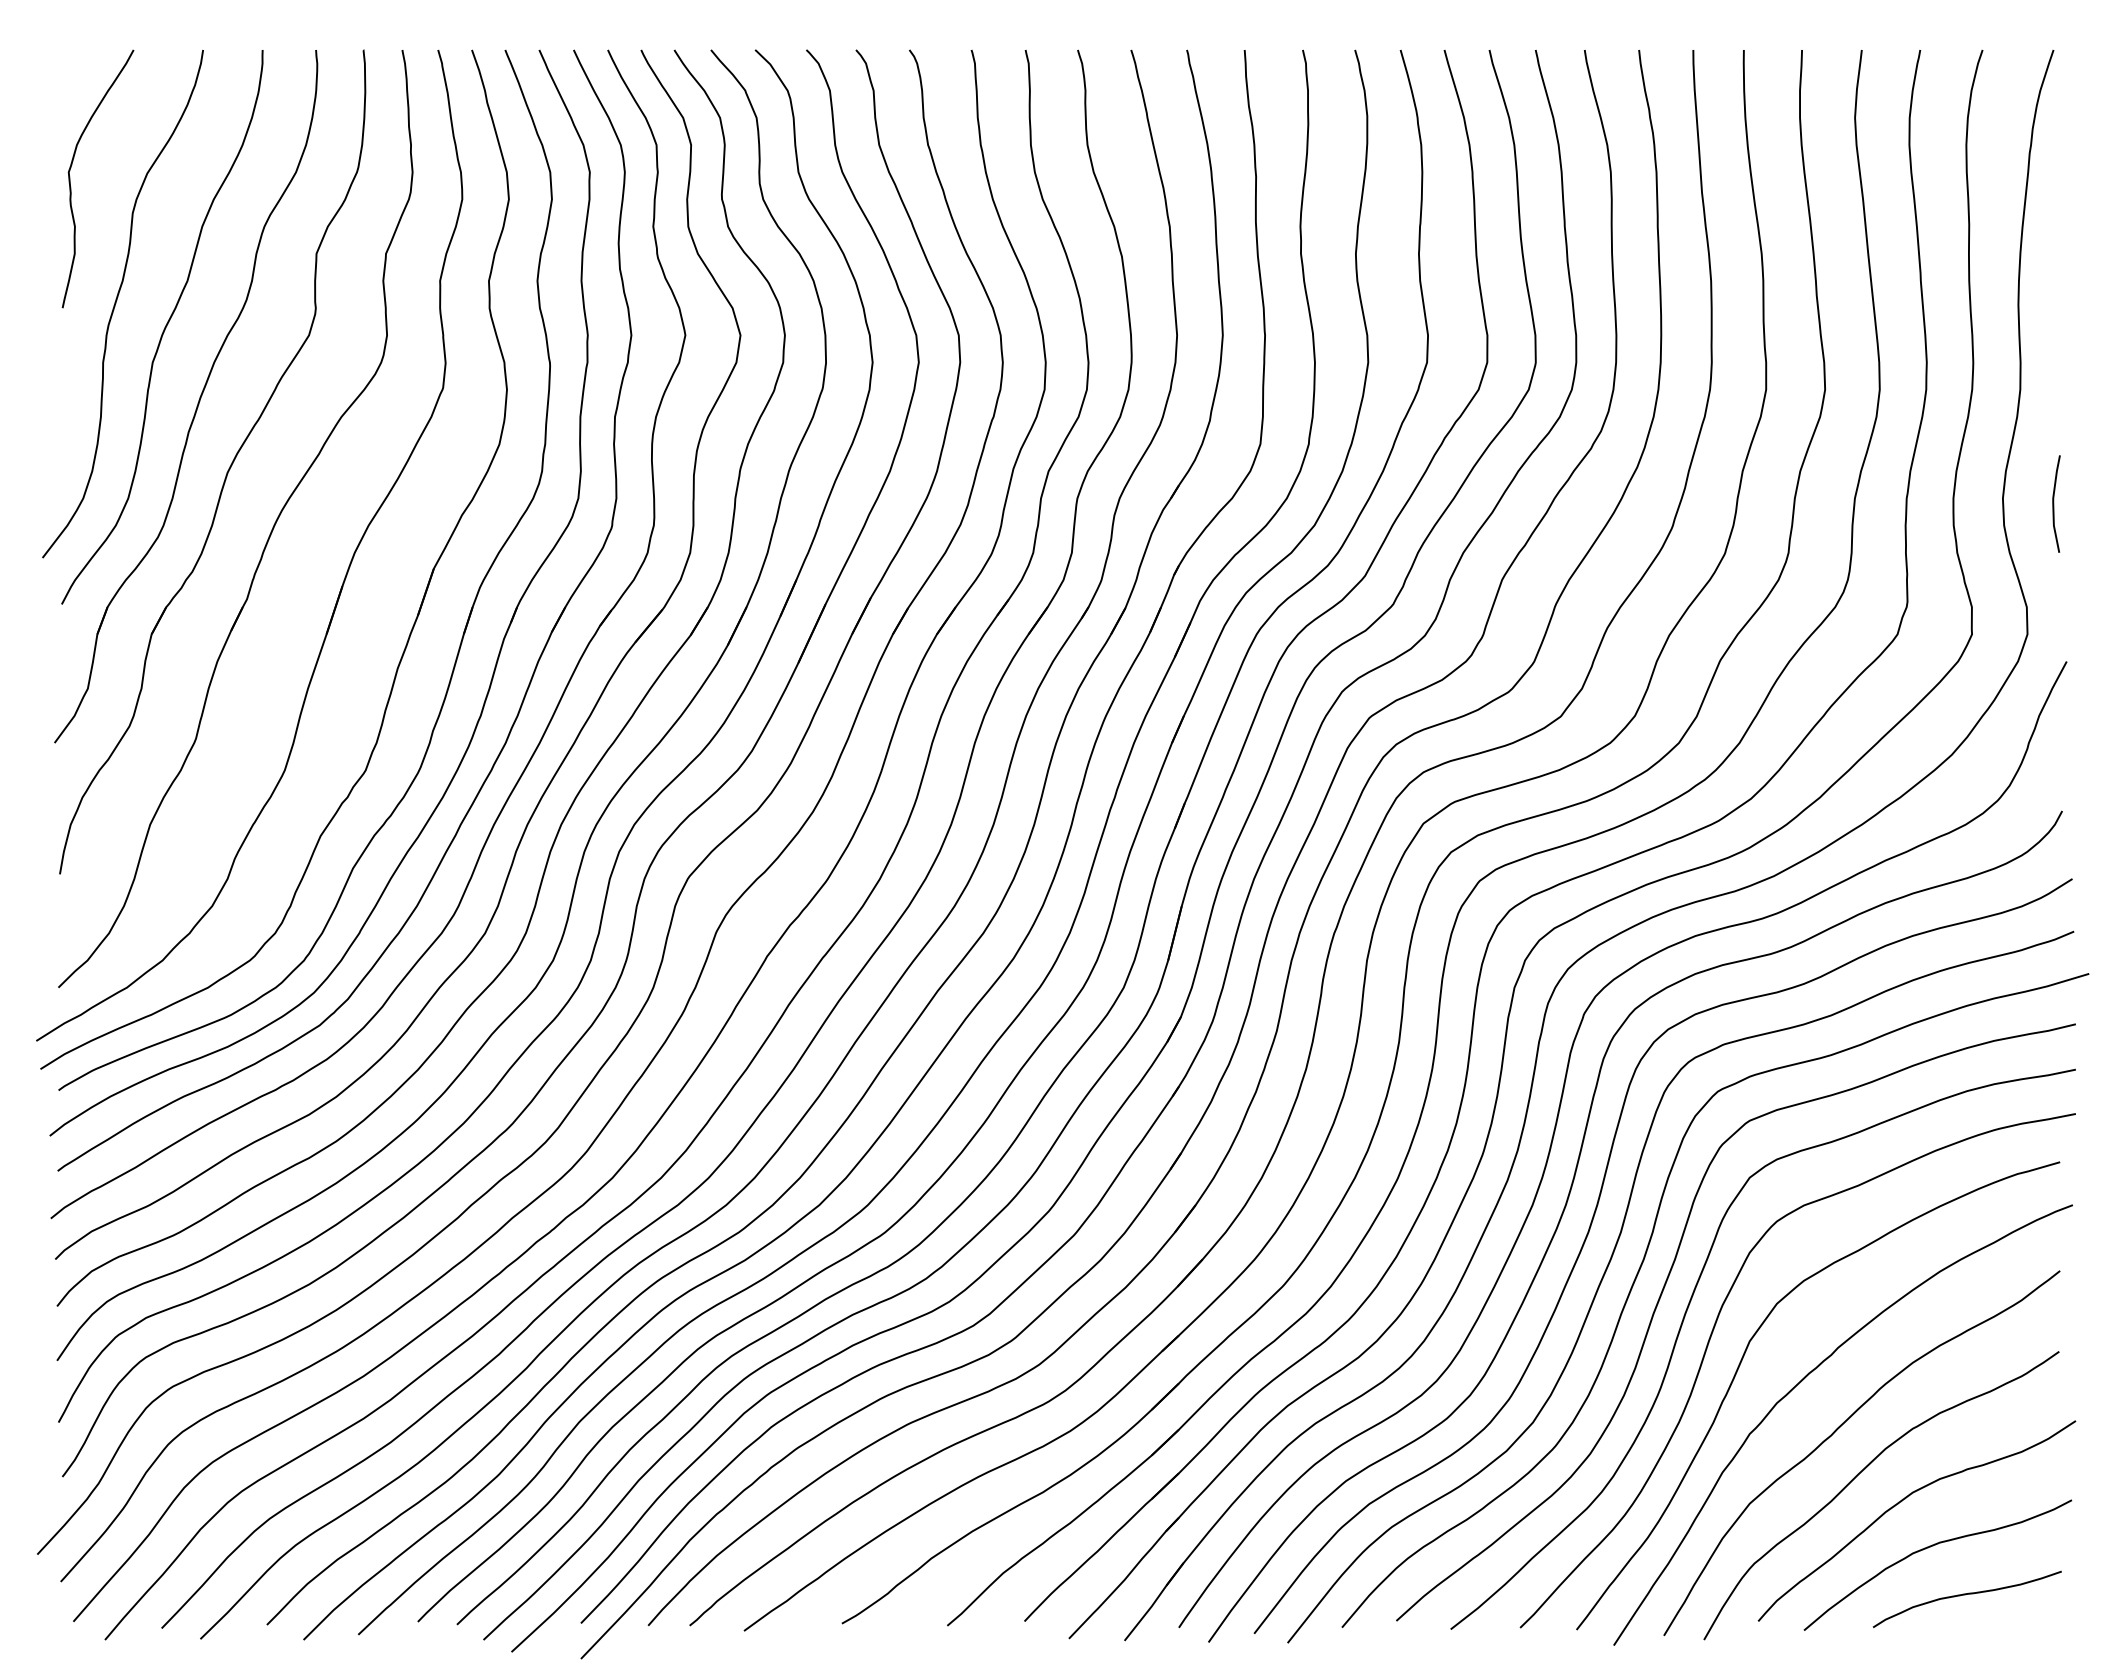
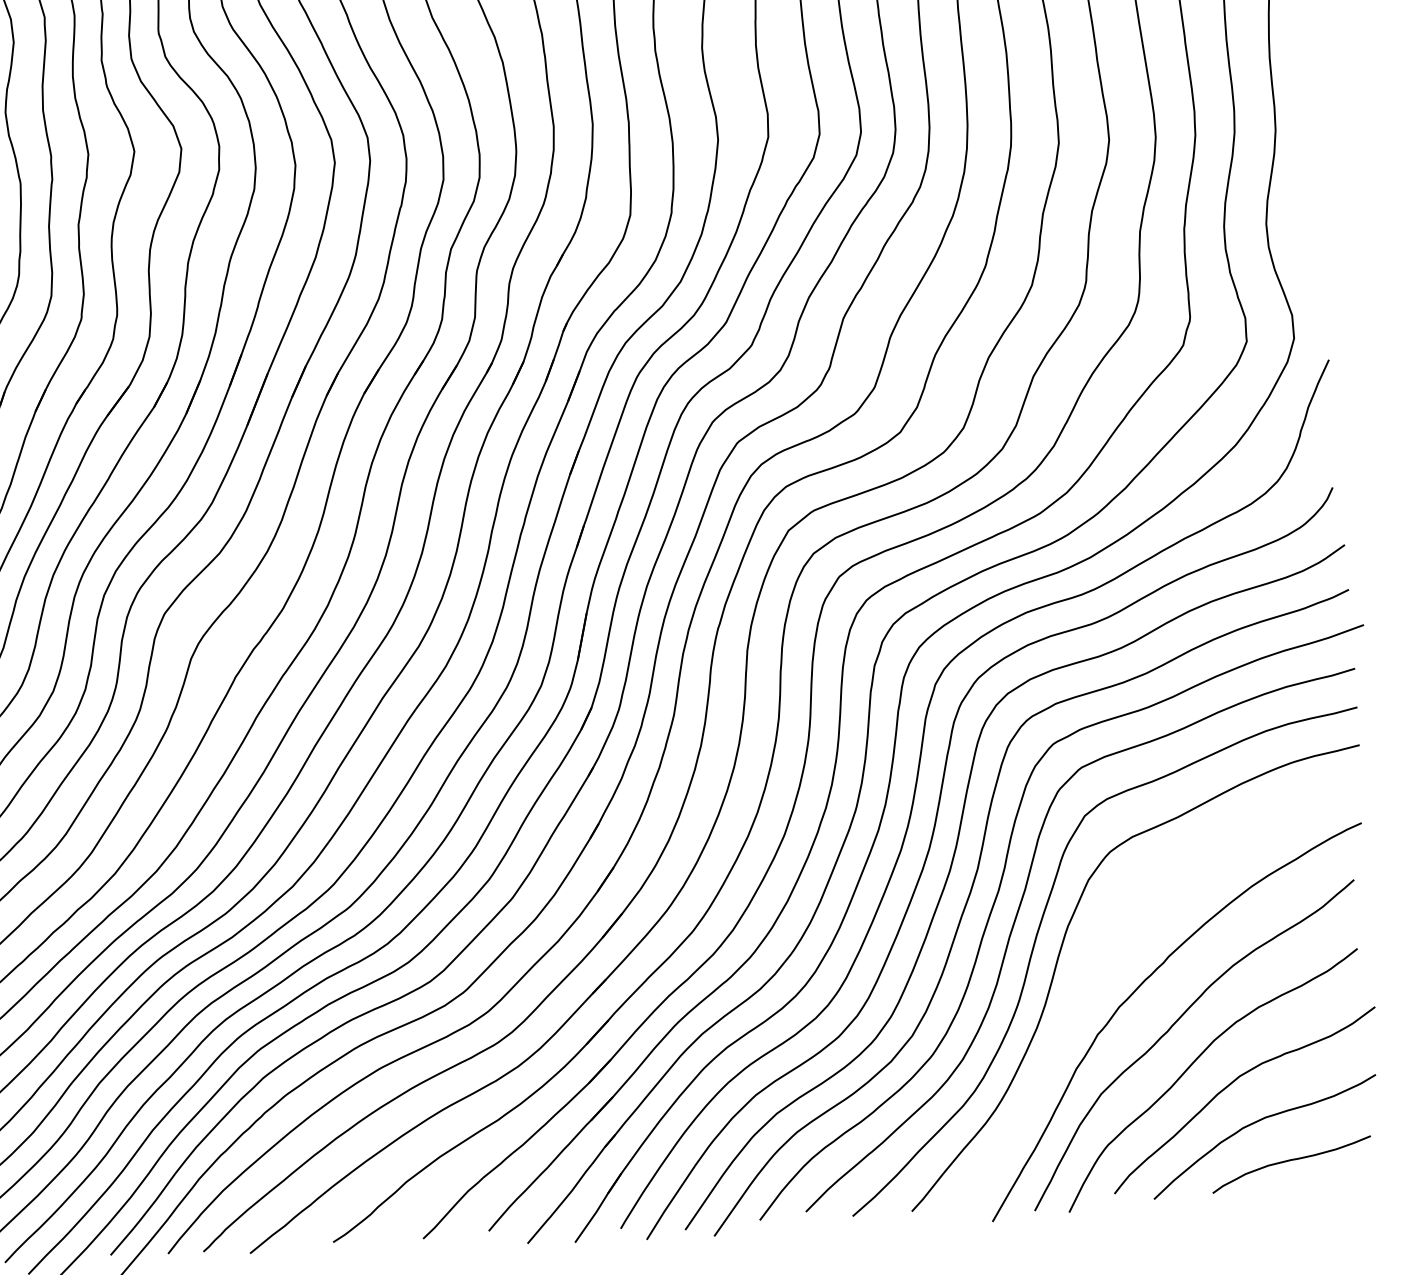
curve: (2054, 503) -> (1310, 225), removed
curve: (1741, 1363) -> (1087, 974), removed

